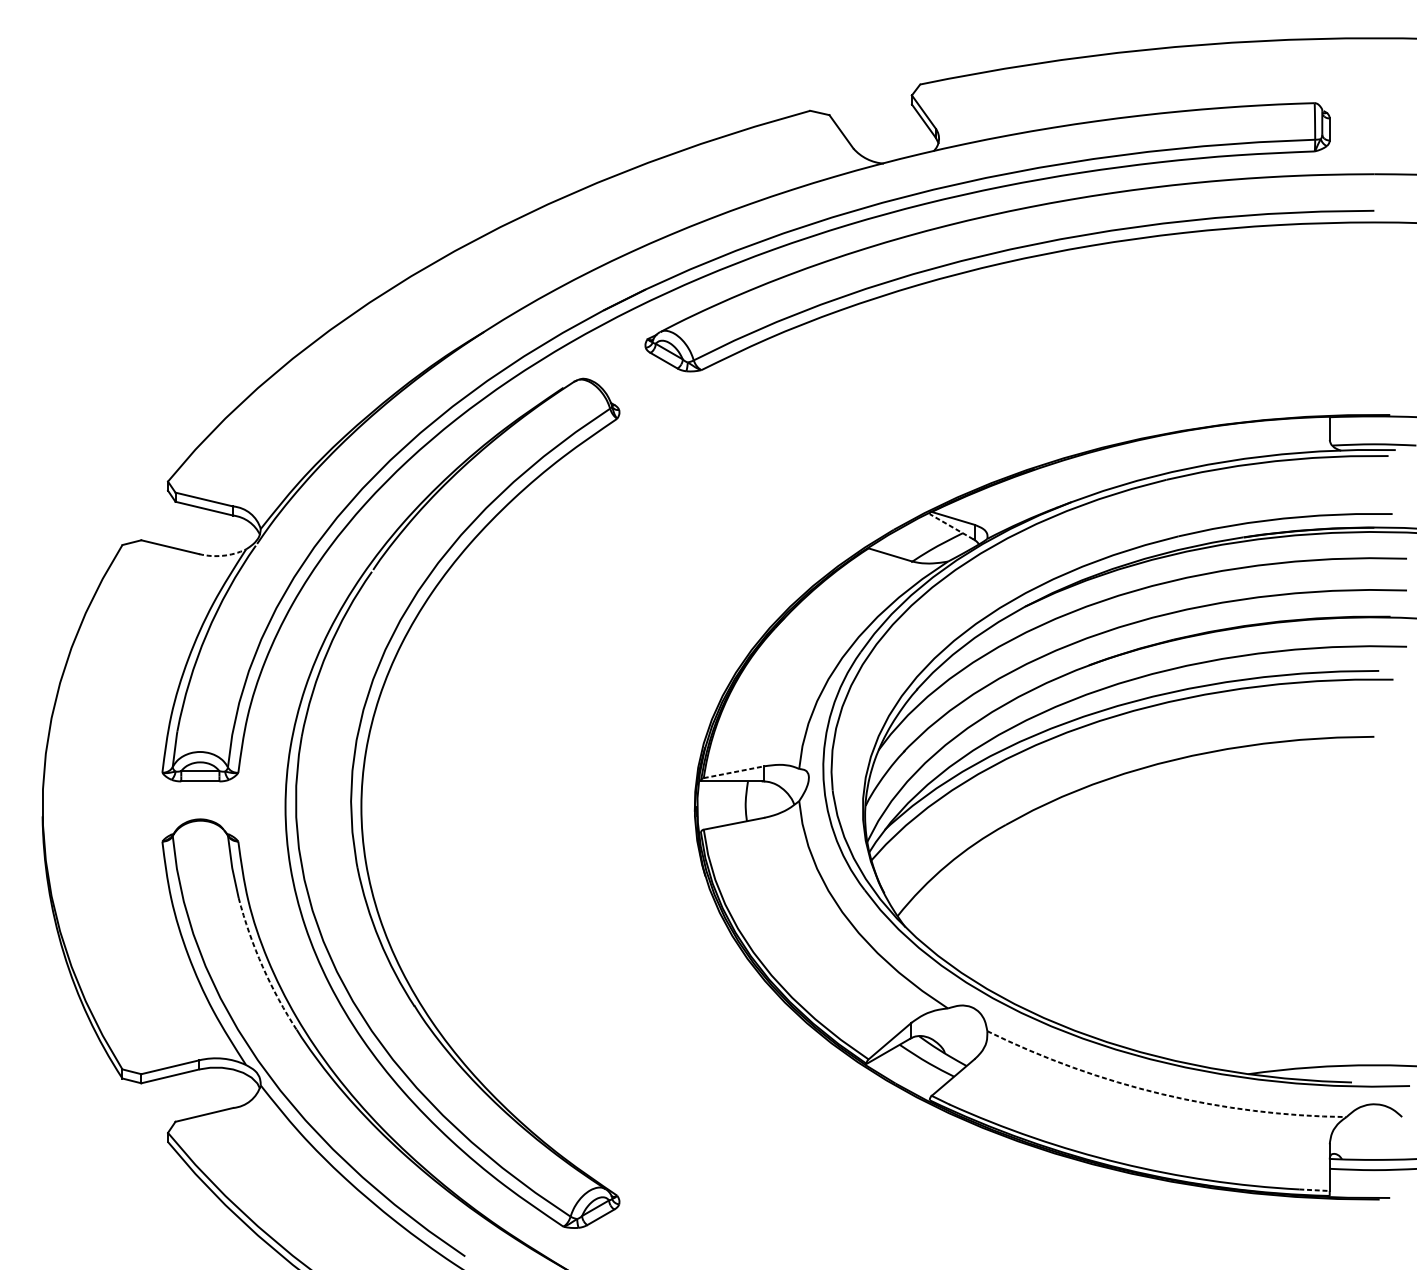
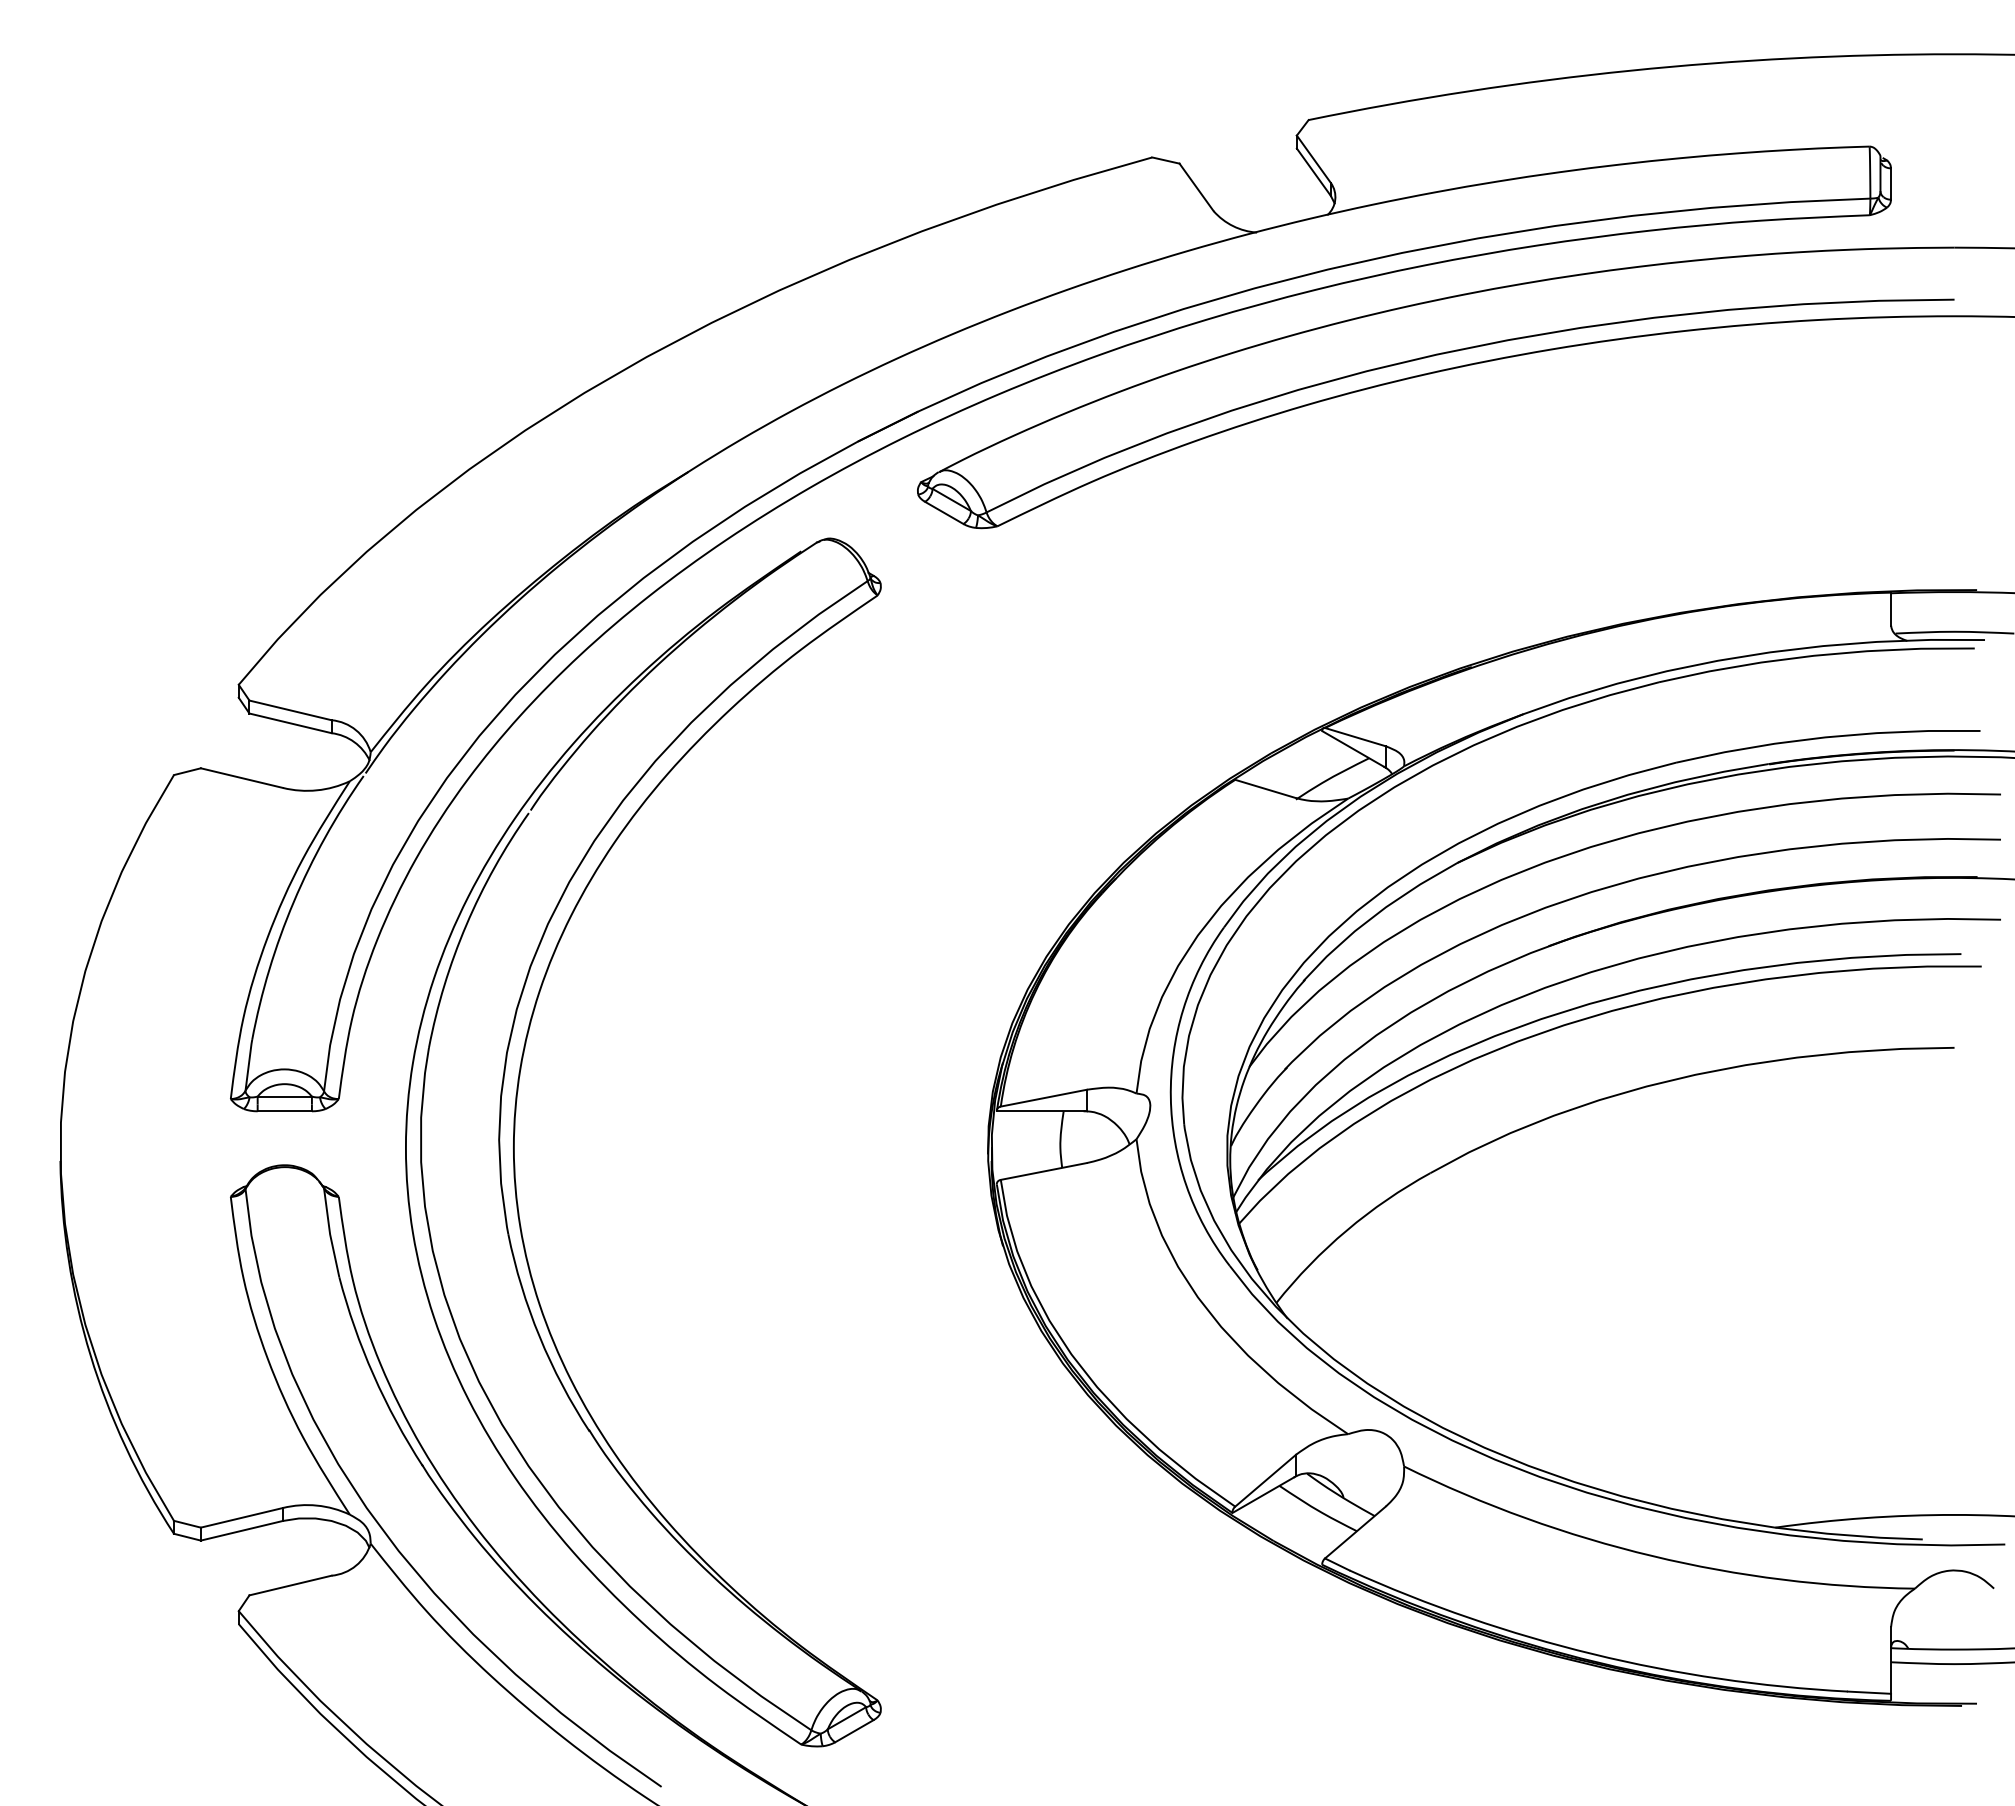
line: (951, 527) -> (1353, 749), dashed -> solid
arc: (223, 555) -> (317, 790), dashed -> solid
line: (733, 772) -> (1043, 1098), dashed -> solid
arc: (262, 967) -> (373, 1375), dashed -> solid
arc: (1161, 1094) -> (1652, 1556), dashed -> solid
line: (1314, 1190) -> (1869, 1692), dashed -> solid

